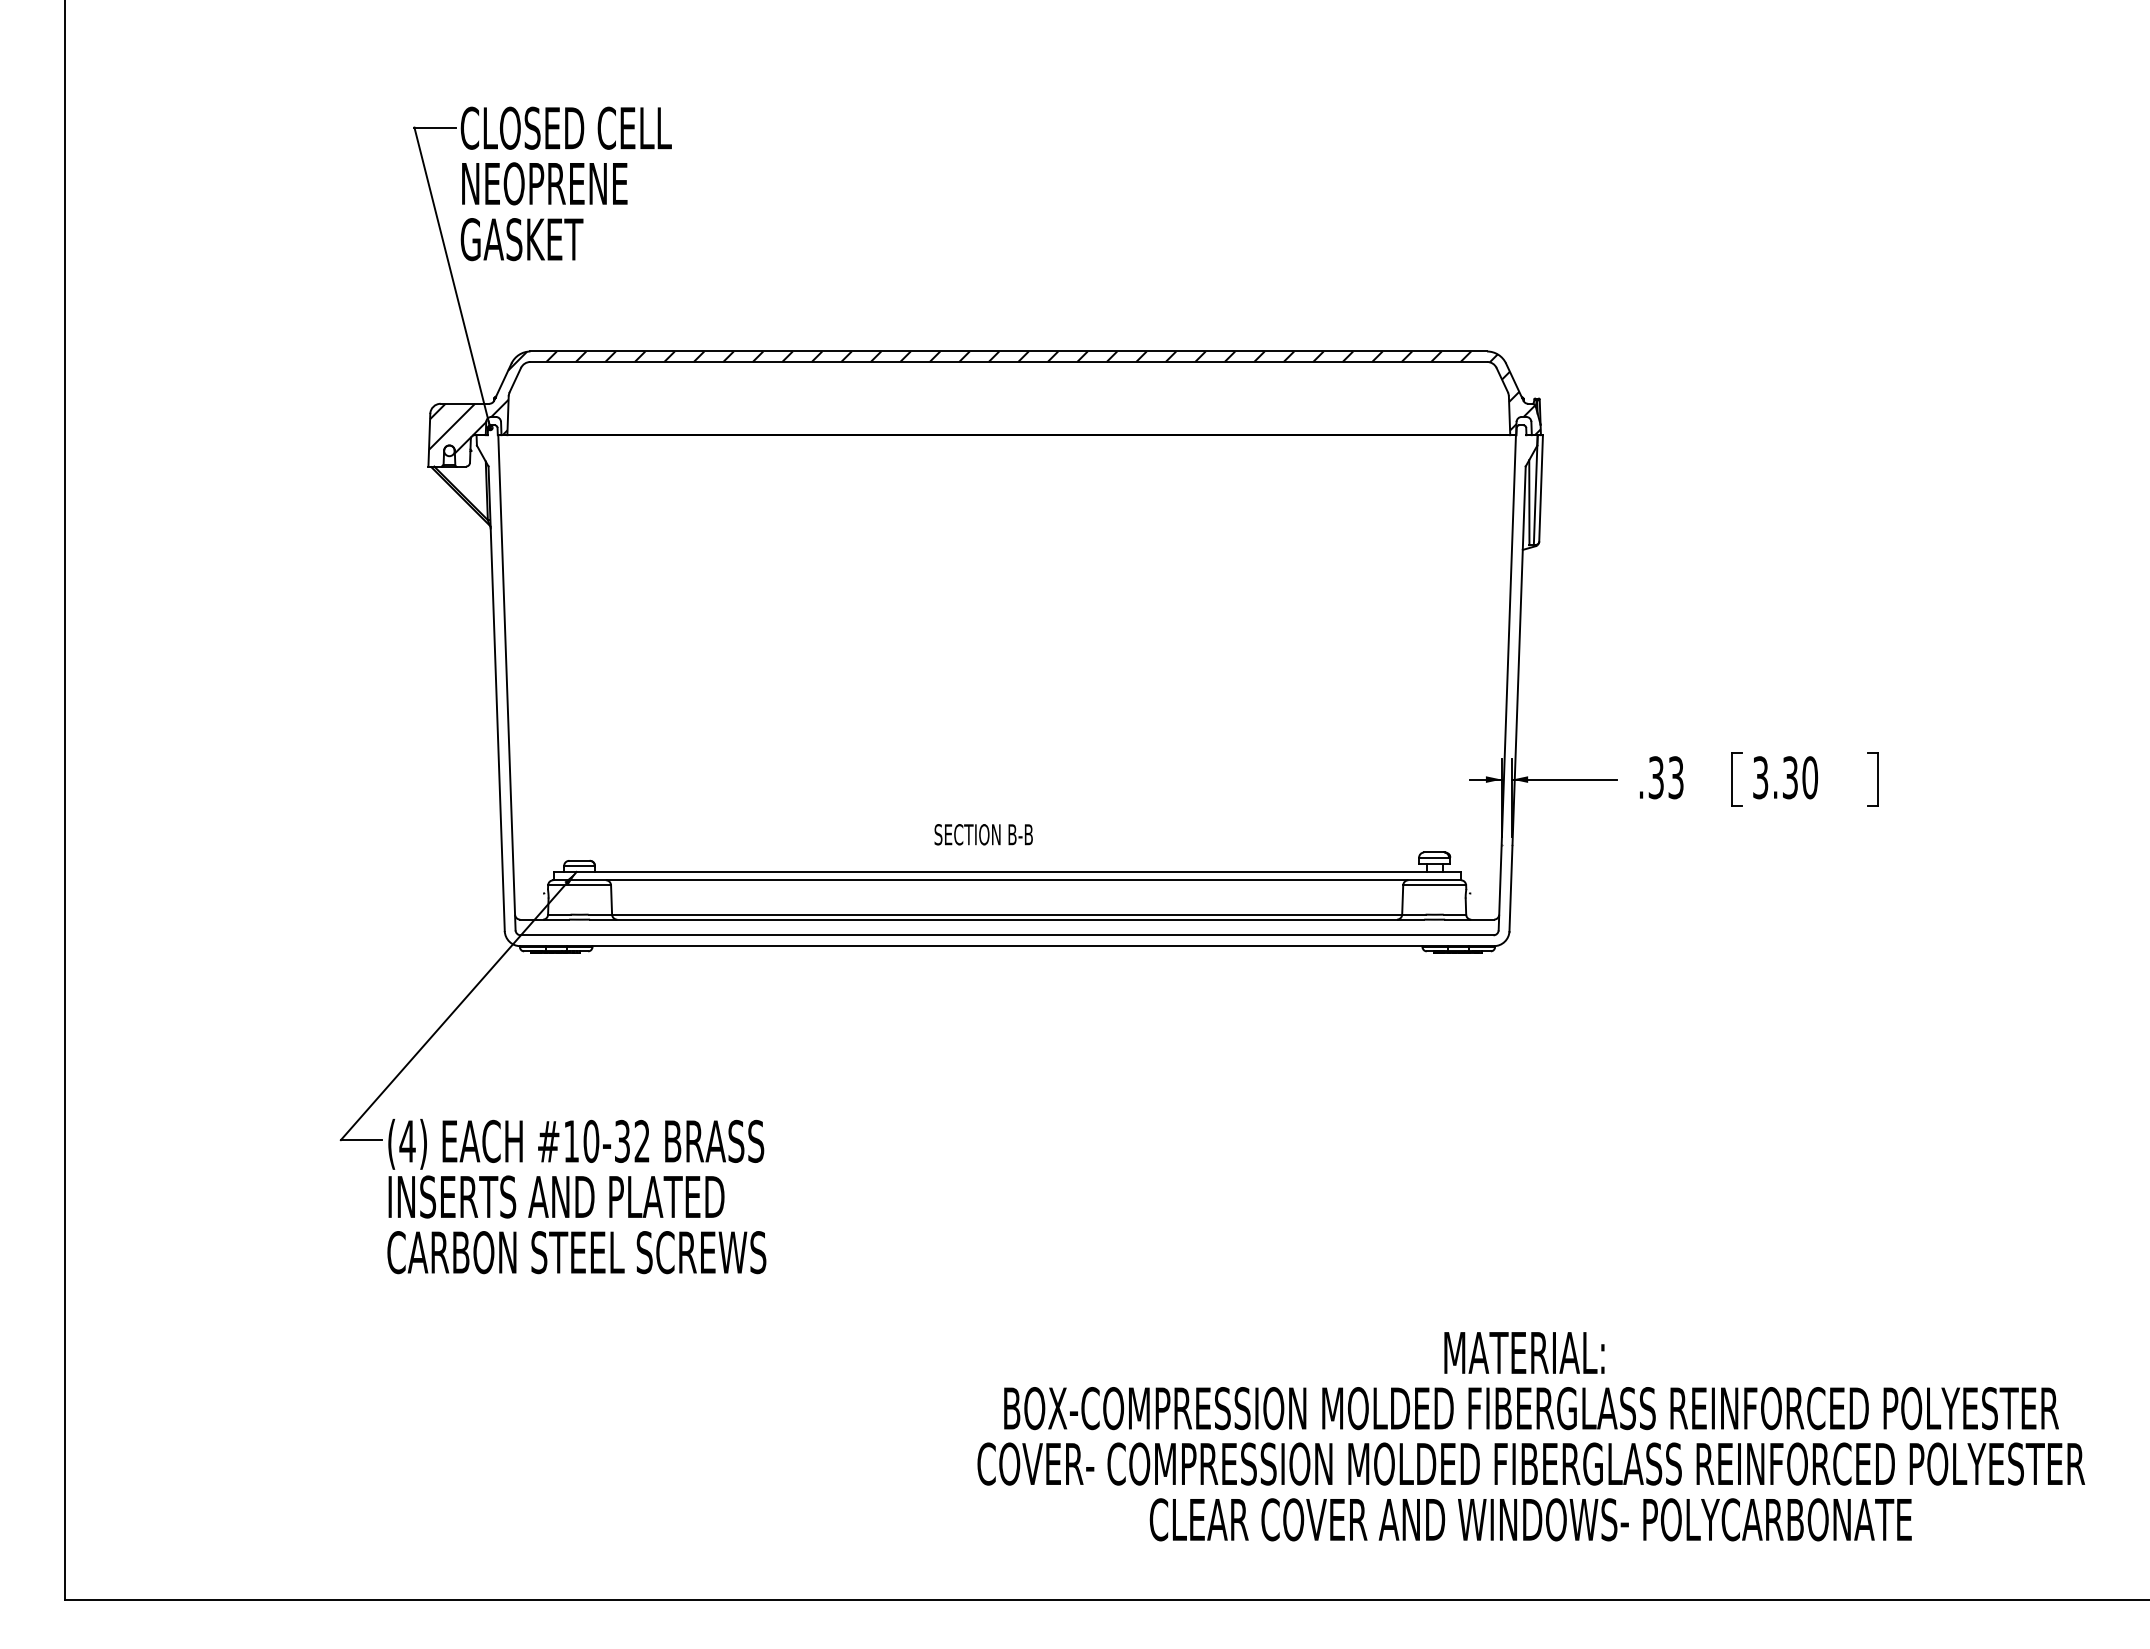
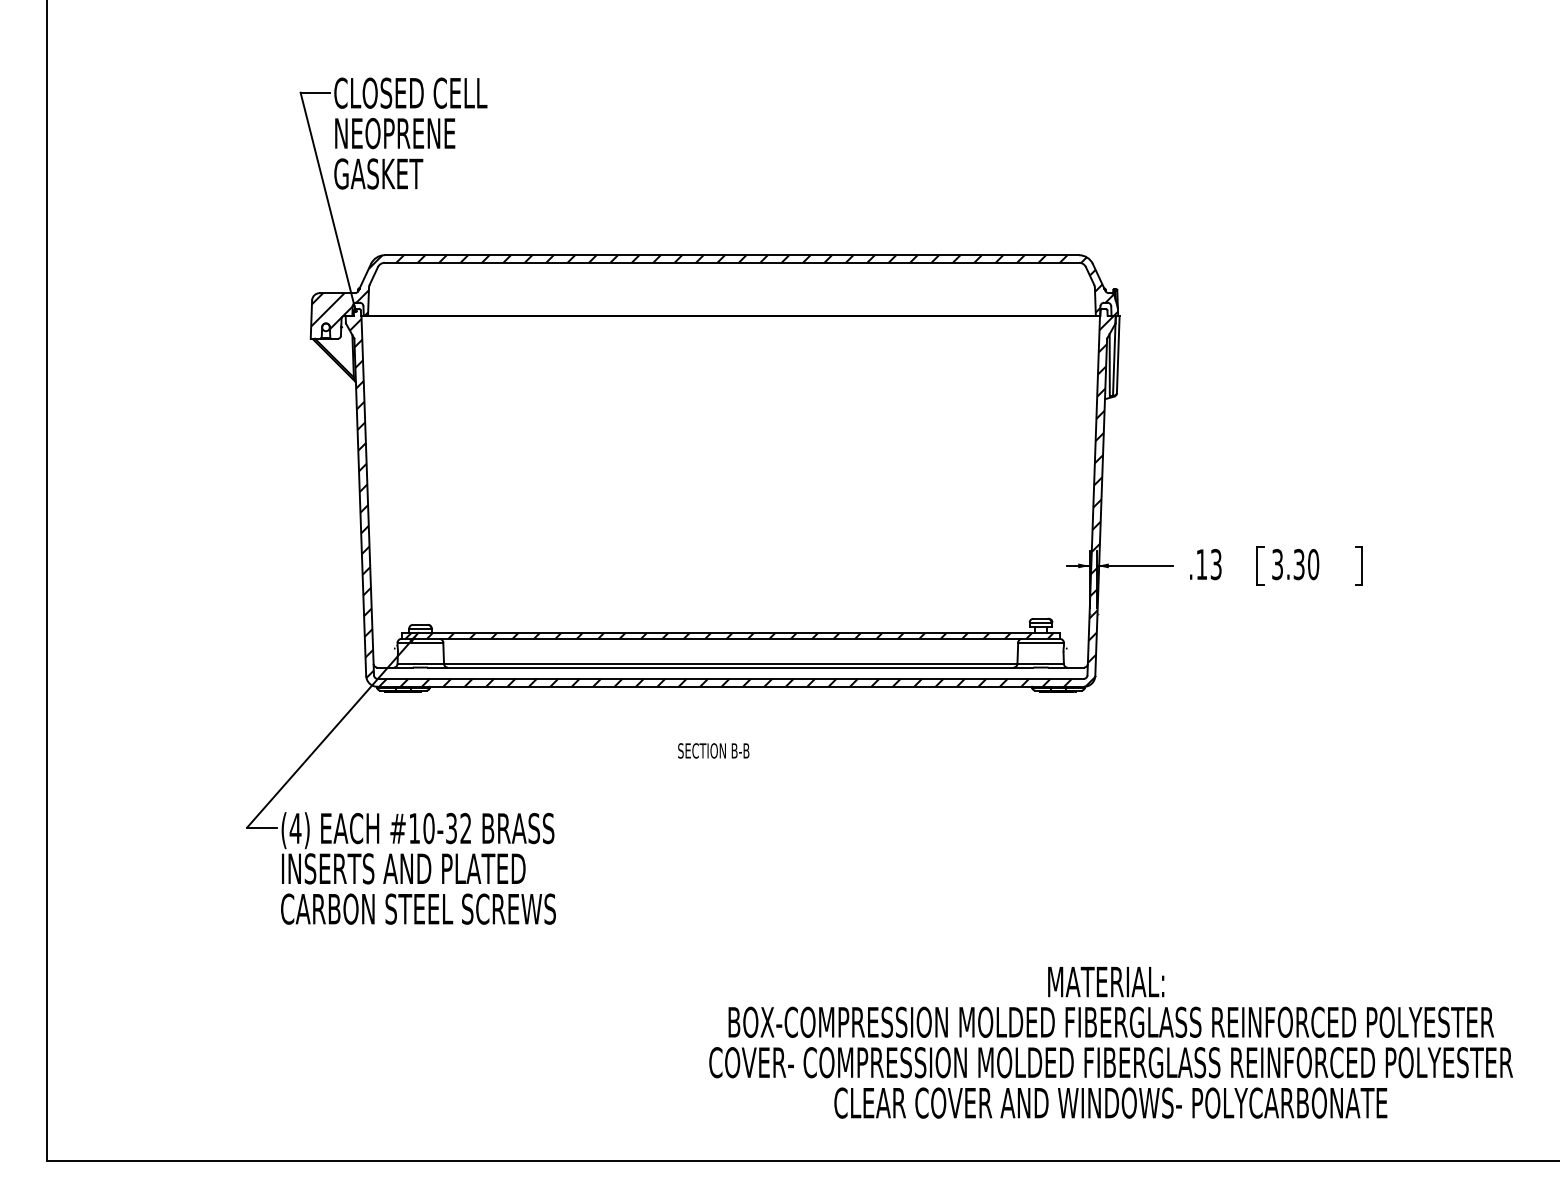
hatch: (1008, 689) -> (731, 500), added
text: (1655, 777) -> (1201, 564), .33 -> .13
text: (983, 834) -> (713, 750), moved
hatch: (1005, 875) -> (729, 635), added

